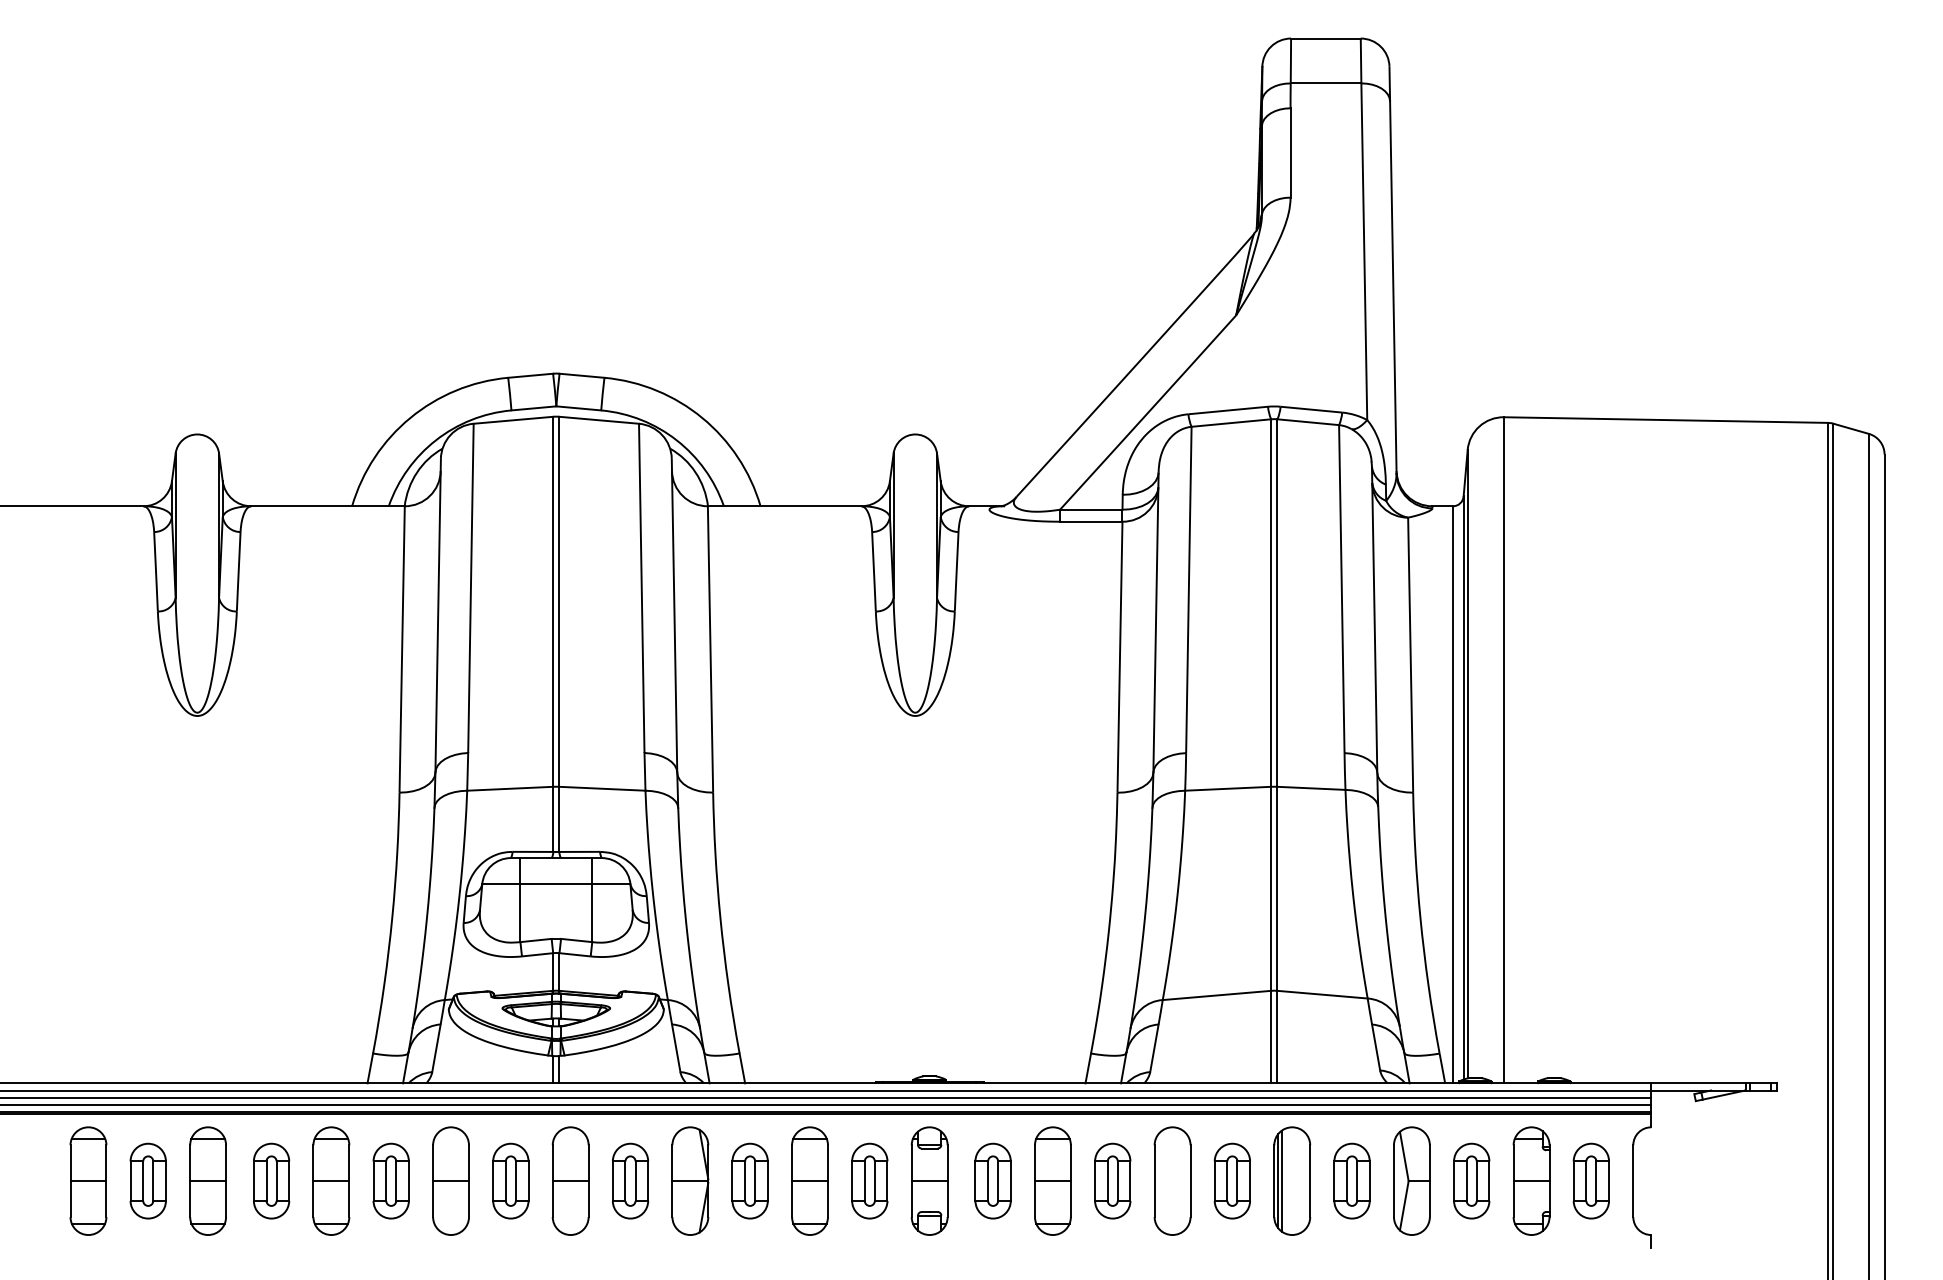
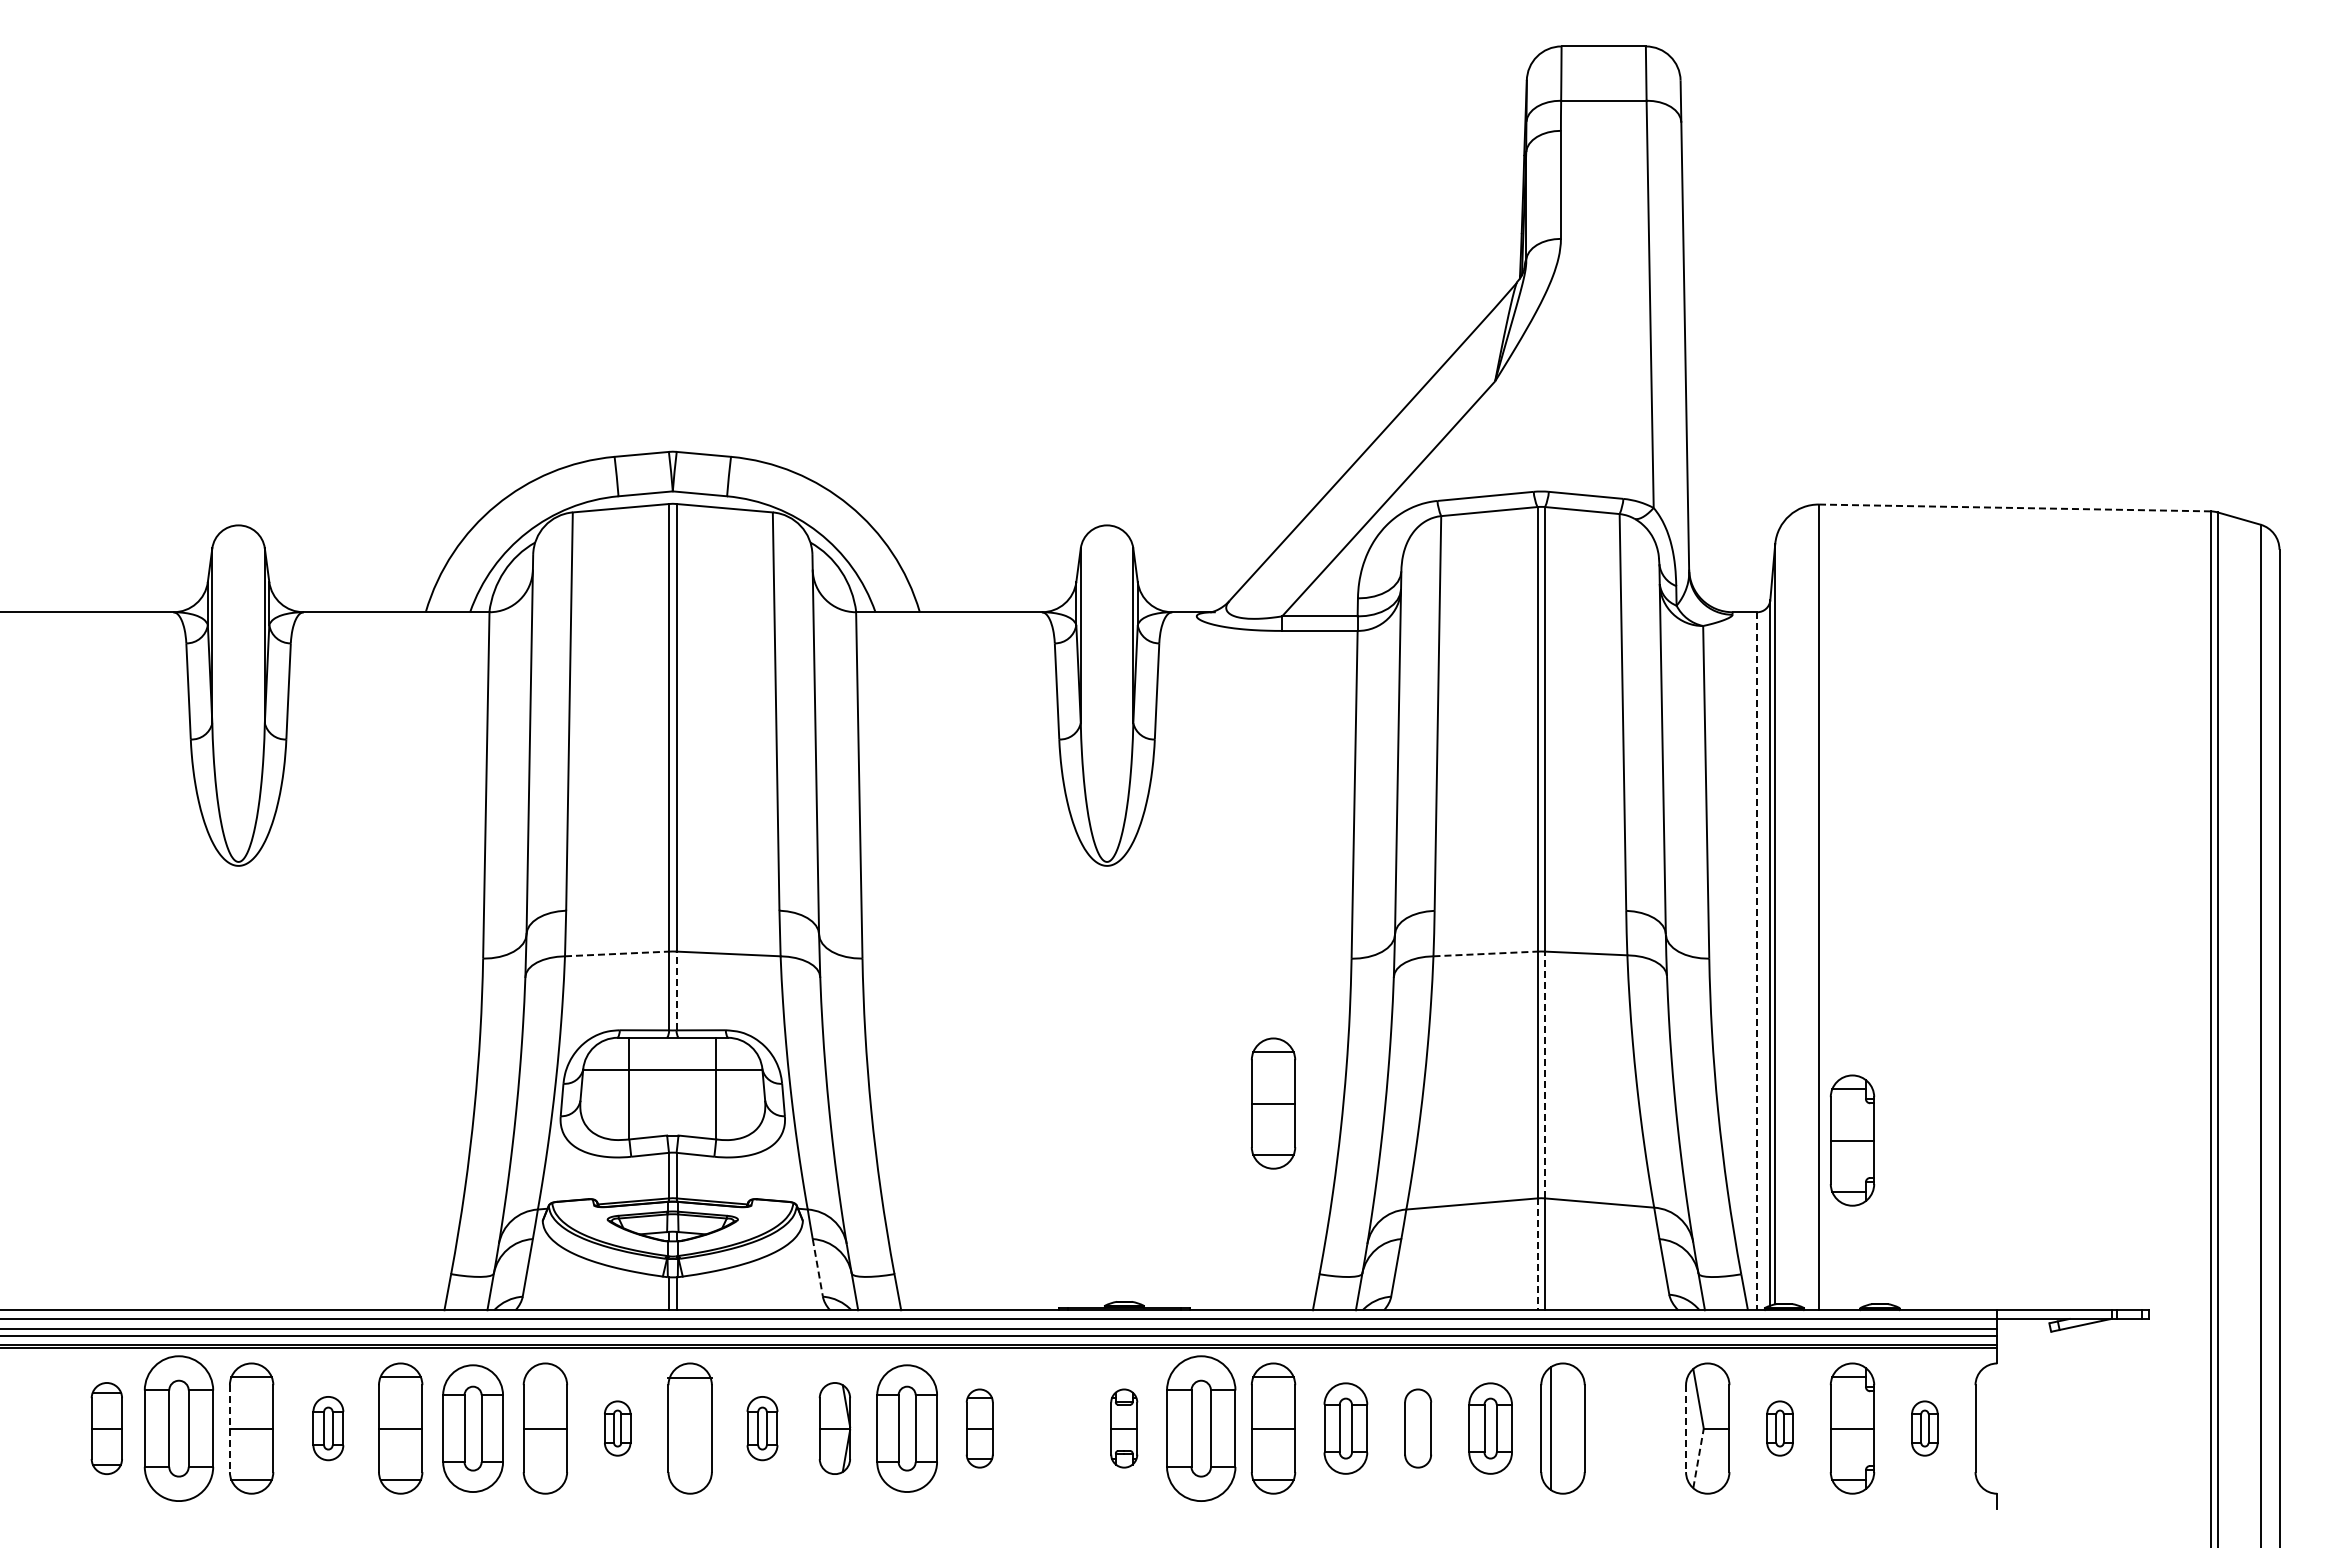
line: (1666, 419) -> (2015, 507), solid -> dashed
line: (510, 788) -> (617, 953), solid -> dashed
line: (1228, 788) -> (1485, 953), solid -> dashed
line: (1453, 795) -> (1757, 961), solid -> dashed
line: (559, 818) -> (676, 990), solid -> dashed
line: (1277, 888) -> (1545, 1074), solid -> dashed
part: (1052, 912) -> (1273, 1103), added
part: (1531, 942) -> (1852, 1140), added
line: (1271, 1037) -> (1537, 1254), solid -> dashed
line: (675, 1048) -> (817, 1268), solid -> dashed
part: (88, 1181) -> (106, 1428), size x0.7
part: (148, 1181) -> (179, 1428), size x1.6
line: (189, 1181) -> (229, 1429), solid -> dashed
part: (271, 1181) -> (328, 1428), size x0.7
part: (390, 1181) -> (472, 1428), size x1.4
part: (510, 1181) -> (617, 1428), size x0.6
line: (570, 1181) -> (689, 1377), moved
part: (630, 1181) -> (762, 1428), size x0.7
part: (690, 1181) -> (834, 1428), size x0.7
part: (750, 1181) -> (907, 1428), size x1.4
part: (809, 1181) -> (979, 1428), size x0.6
part: (869, 1181) -> (1051, 1428), removed
part: (928, 1181) -> (1123, 1428), size x0.6
part: (992, 1181) -> (1200, 1428), size x1.6
part: (1171, 1181) -> (1417, 1428), size x0.6
line: (1278, 1181) -> (1546, 1428), removed
part: (1352, 1181) -> (1635, 1428), removed
line: (1394, 1181) -> (1686, 1429), solid -> dashed
part: (1471, 1181) -> (1779, 1428), size x0.6
part: (1591, 1181) -> (1924, 1428), size x0.6
line: (1404, 1205) -> (1698, 1457), solid -> dashed

